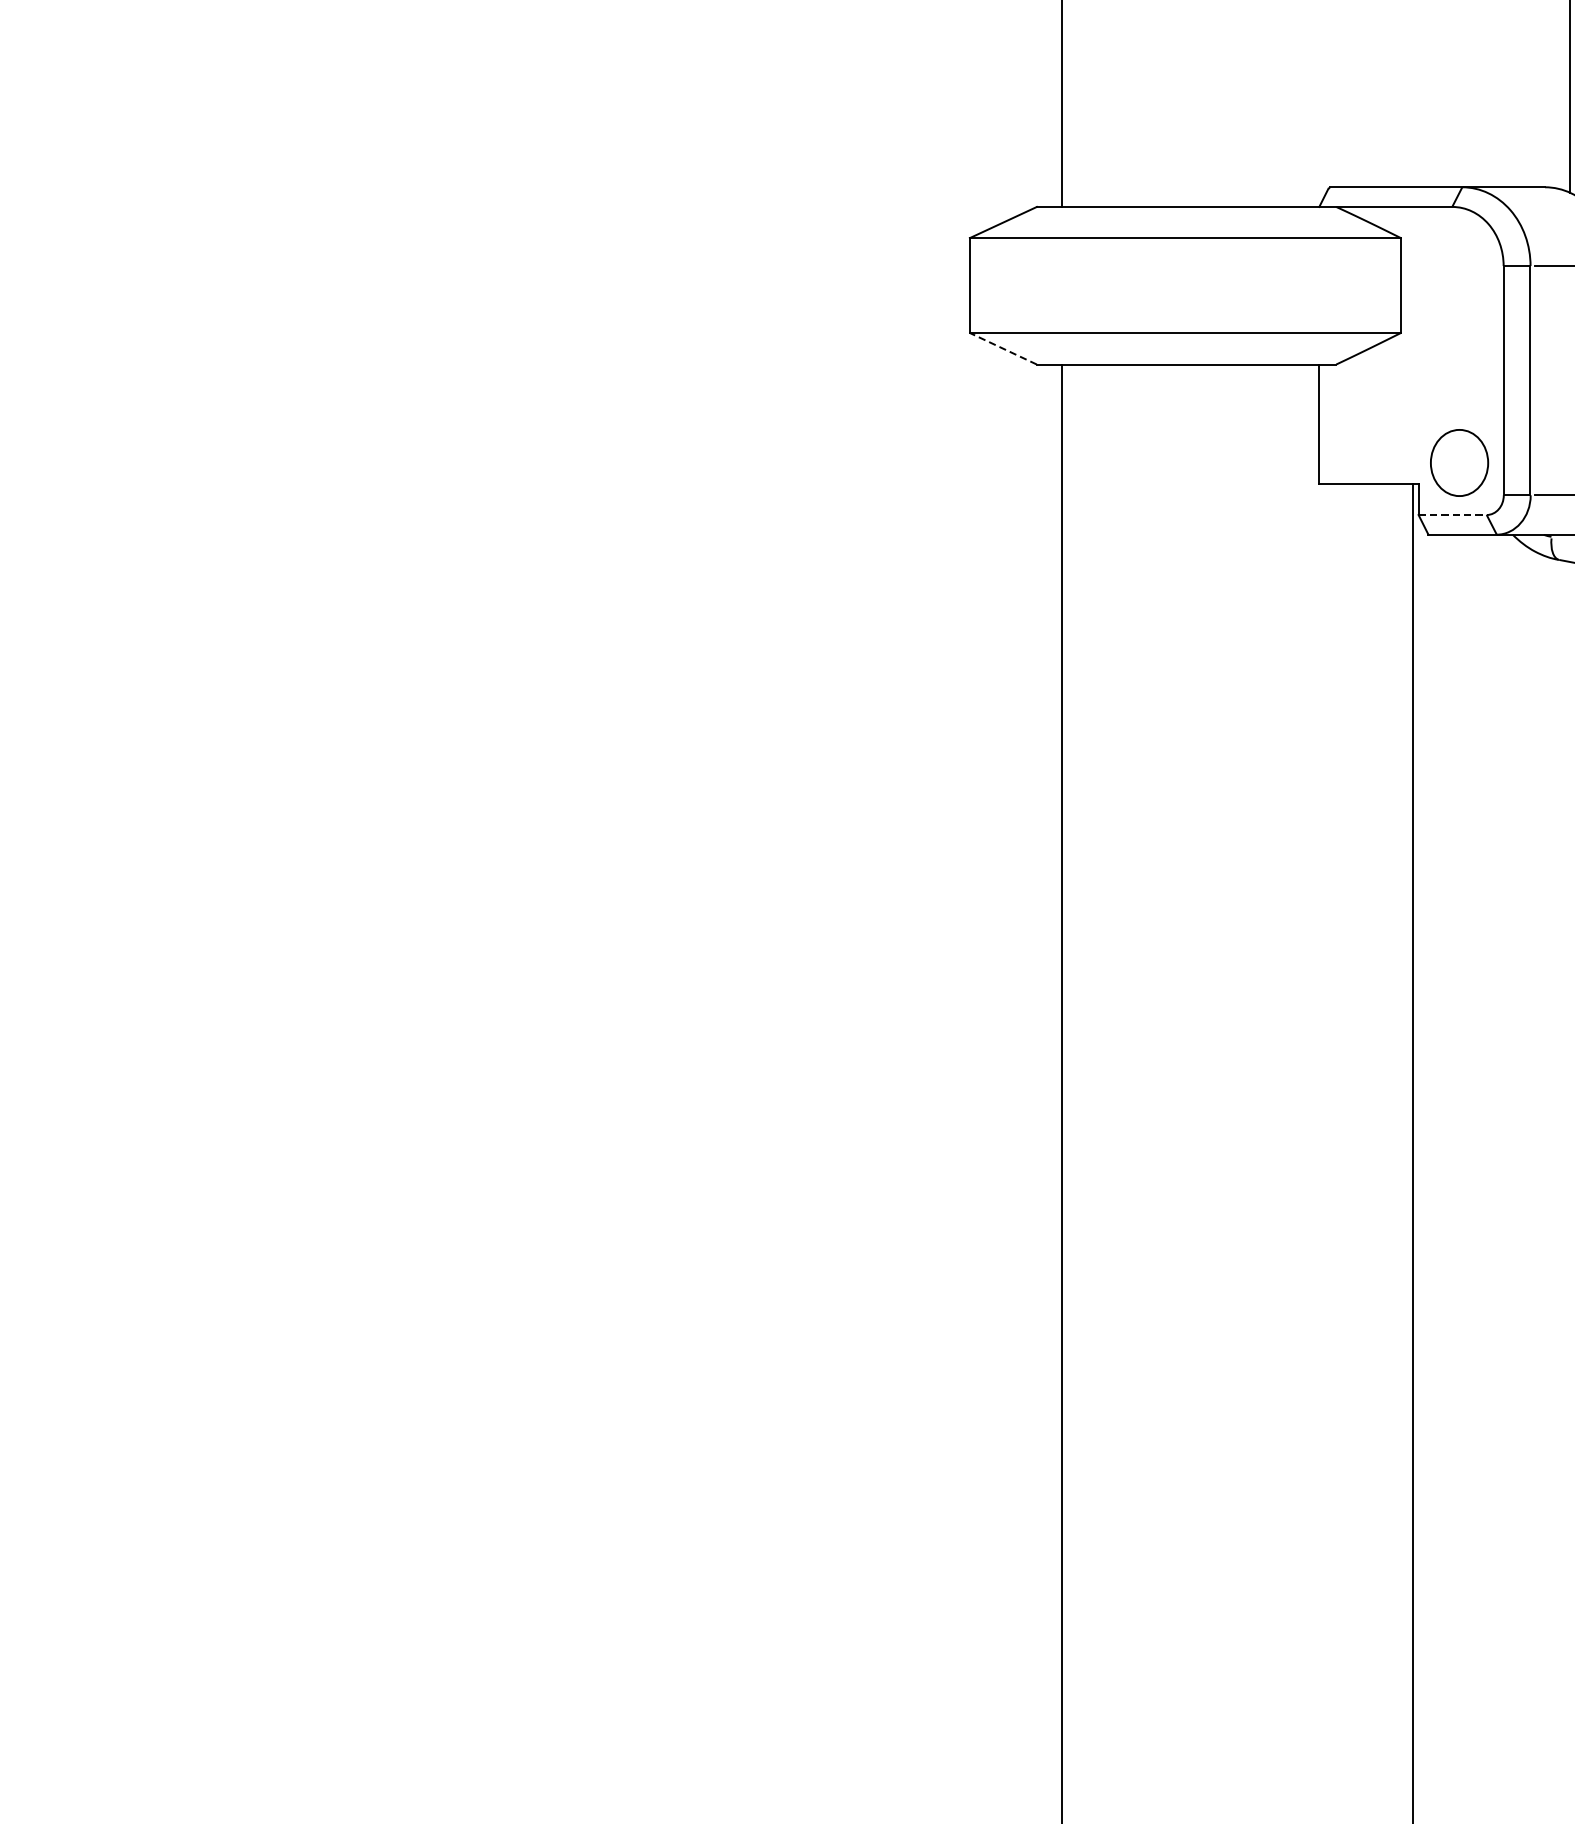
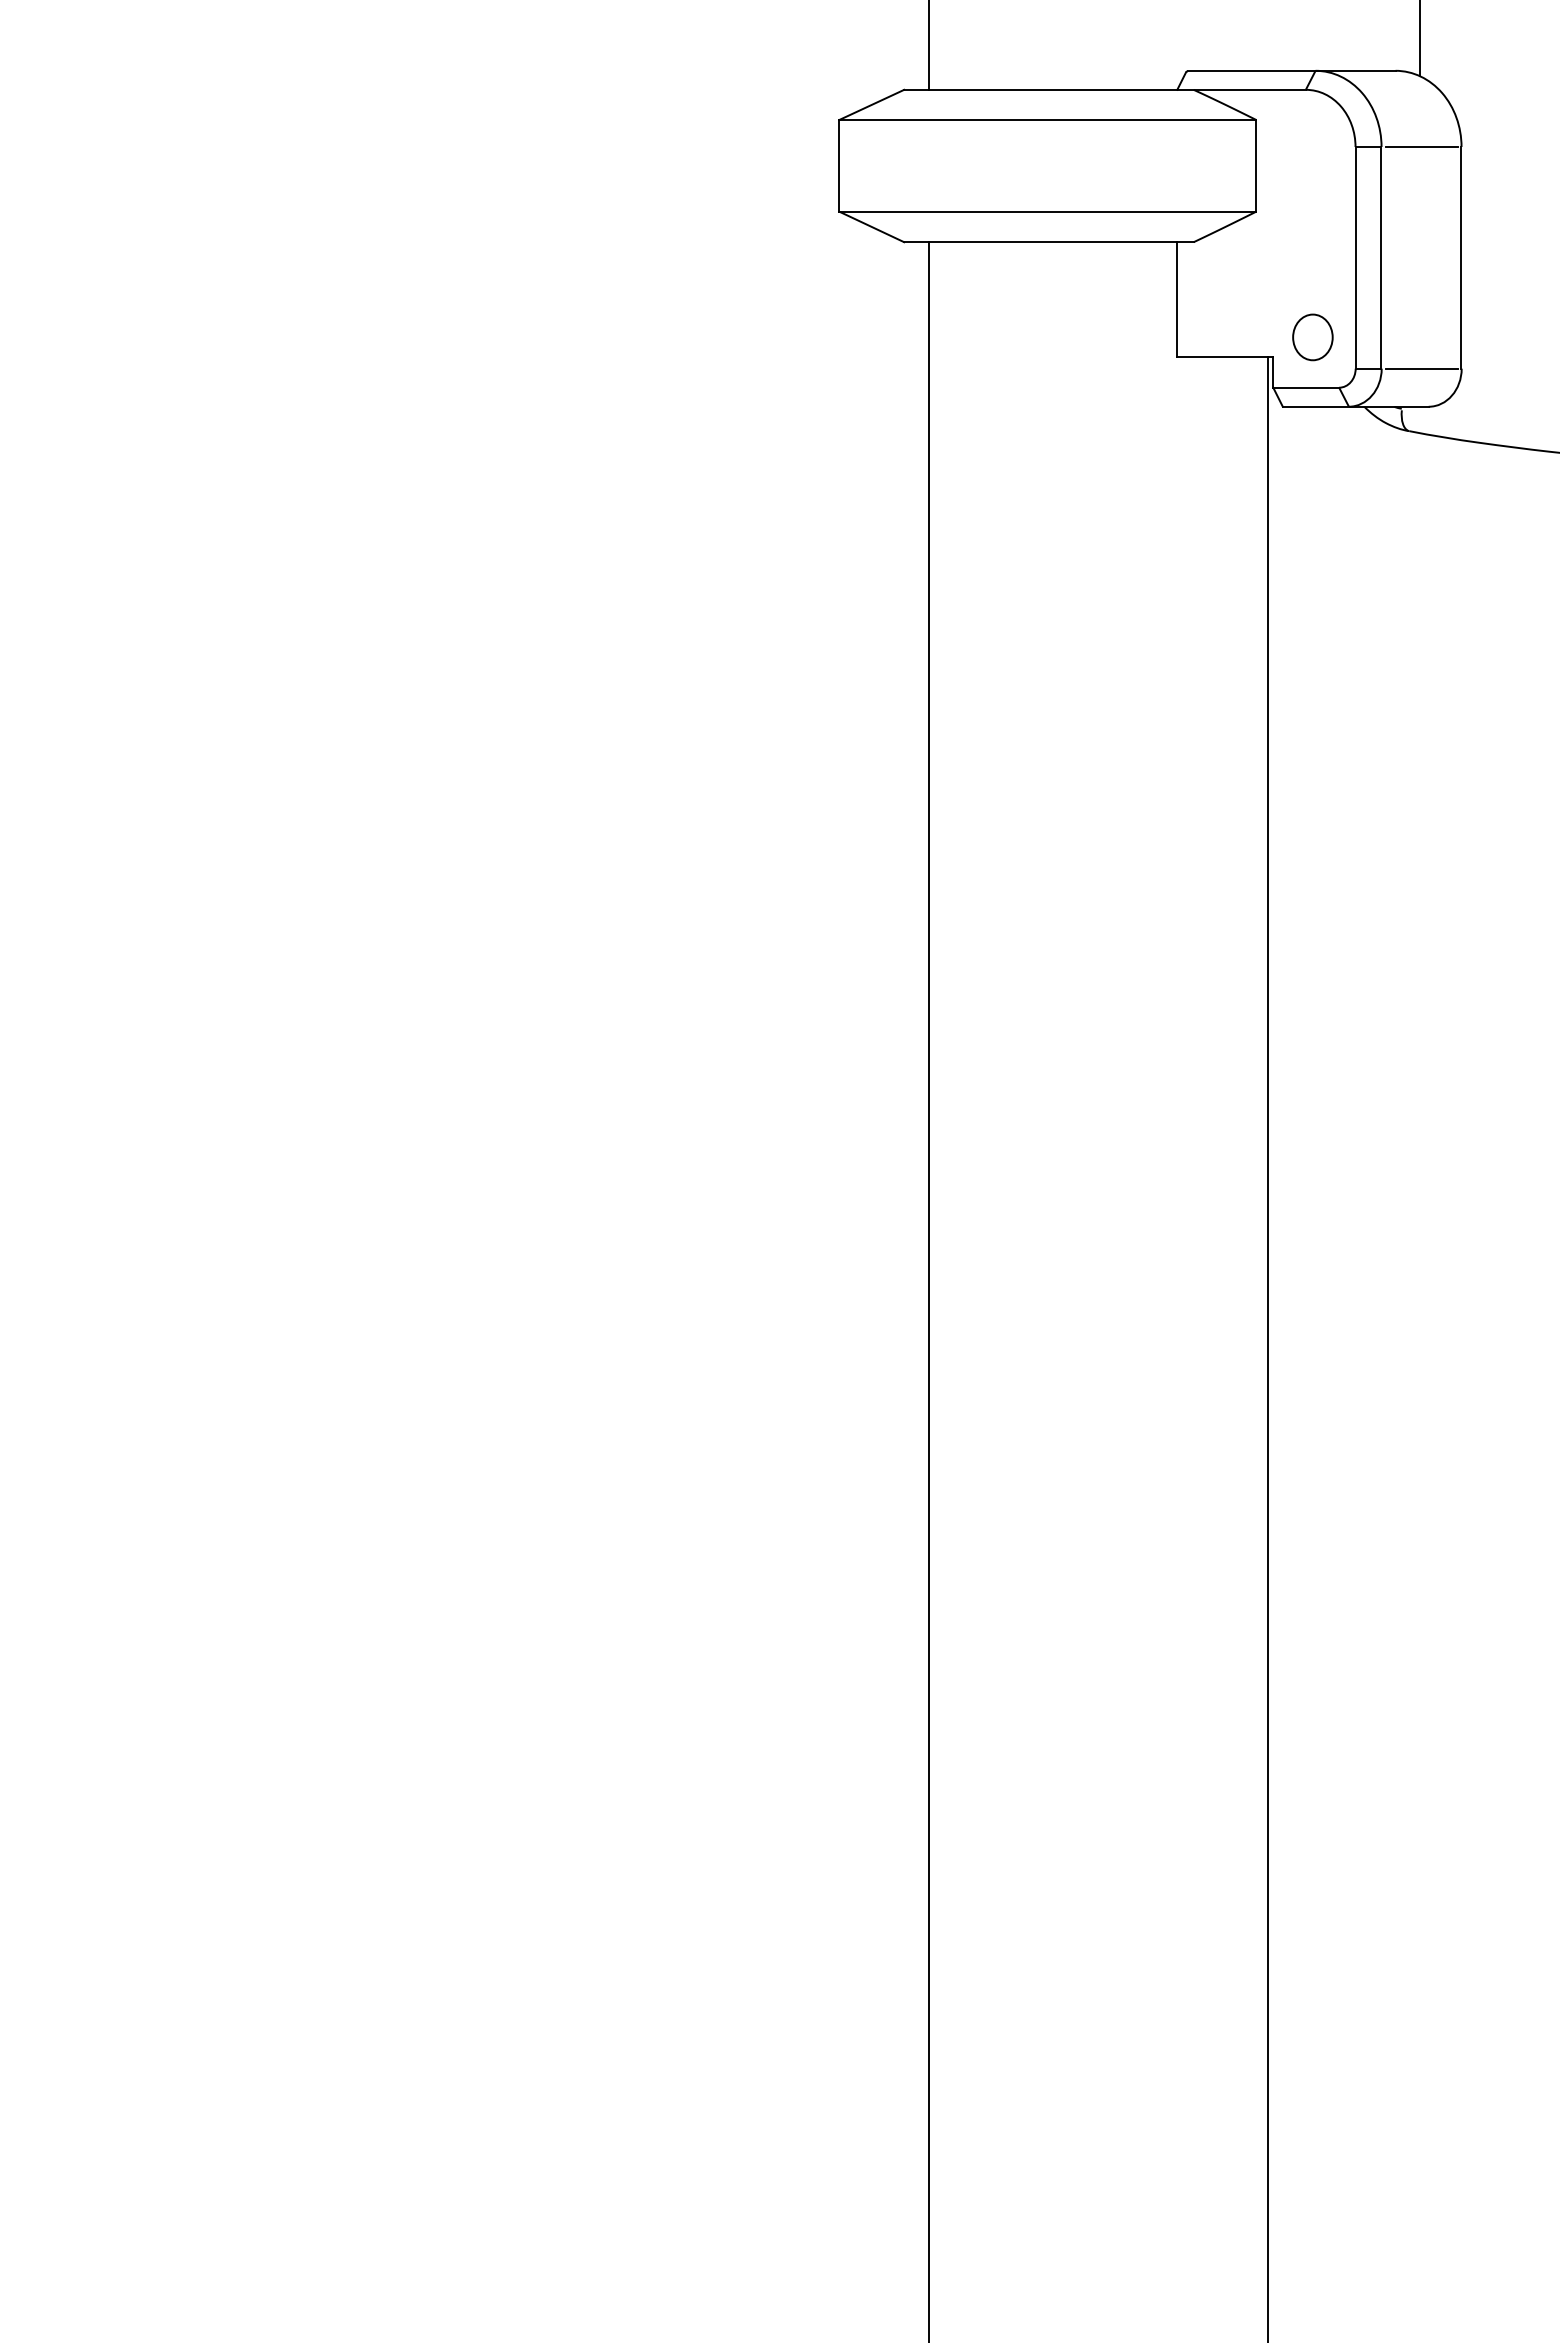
line: (1003, 348) -> (871, 226), dashed -> solid
part: (1459, 463) -> (1312, 337), size x0.71
line: (1452, 514) -> (1306, 387), dashed -> solid

